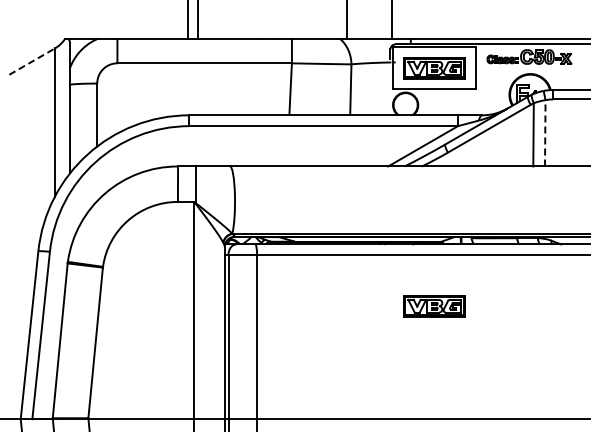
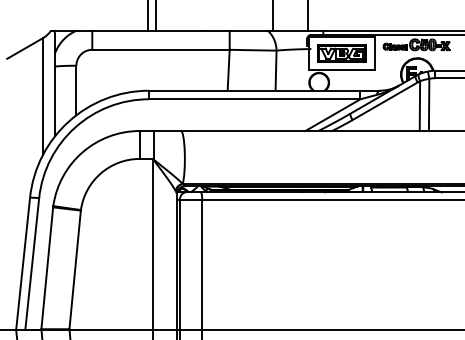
line: (32, 61) -> (25, 48), dashed -> solid
line: (545, 132) -> (429, 104), dashed -> solid
part: (434, 306) -> (341, 241), removed

